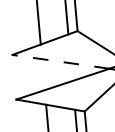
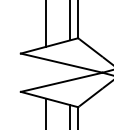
line: (60, 62) -> (61, 63), dashed -> solid

